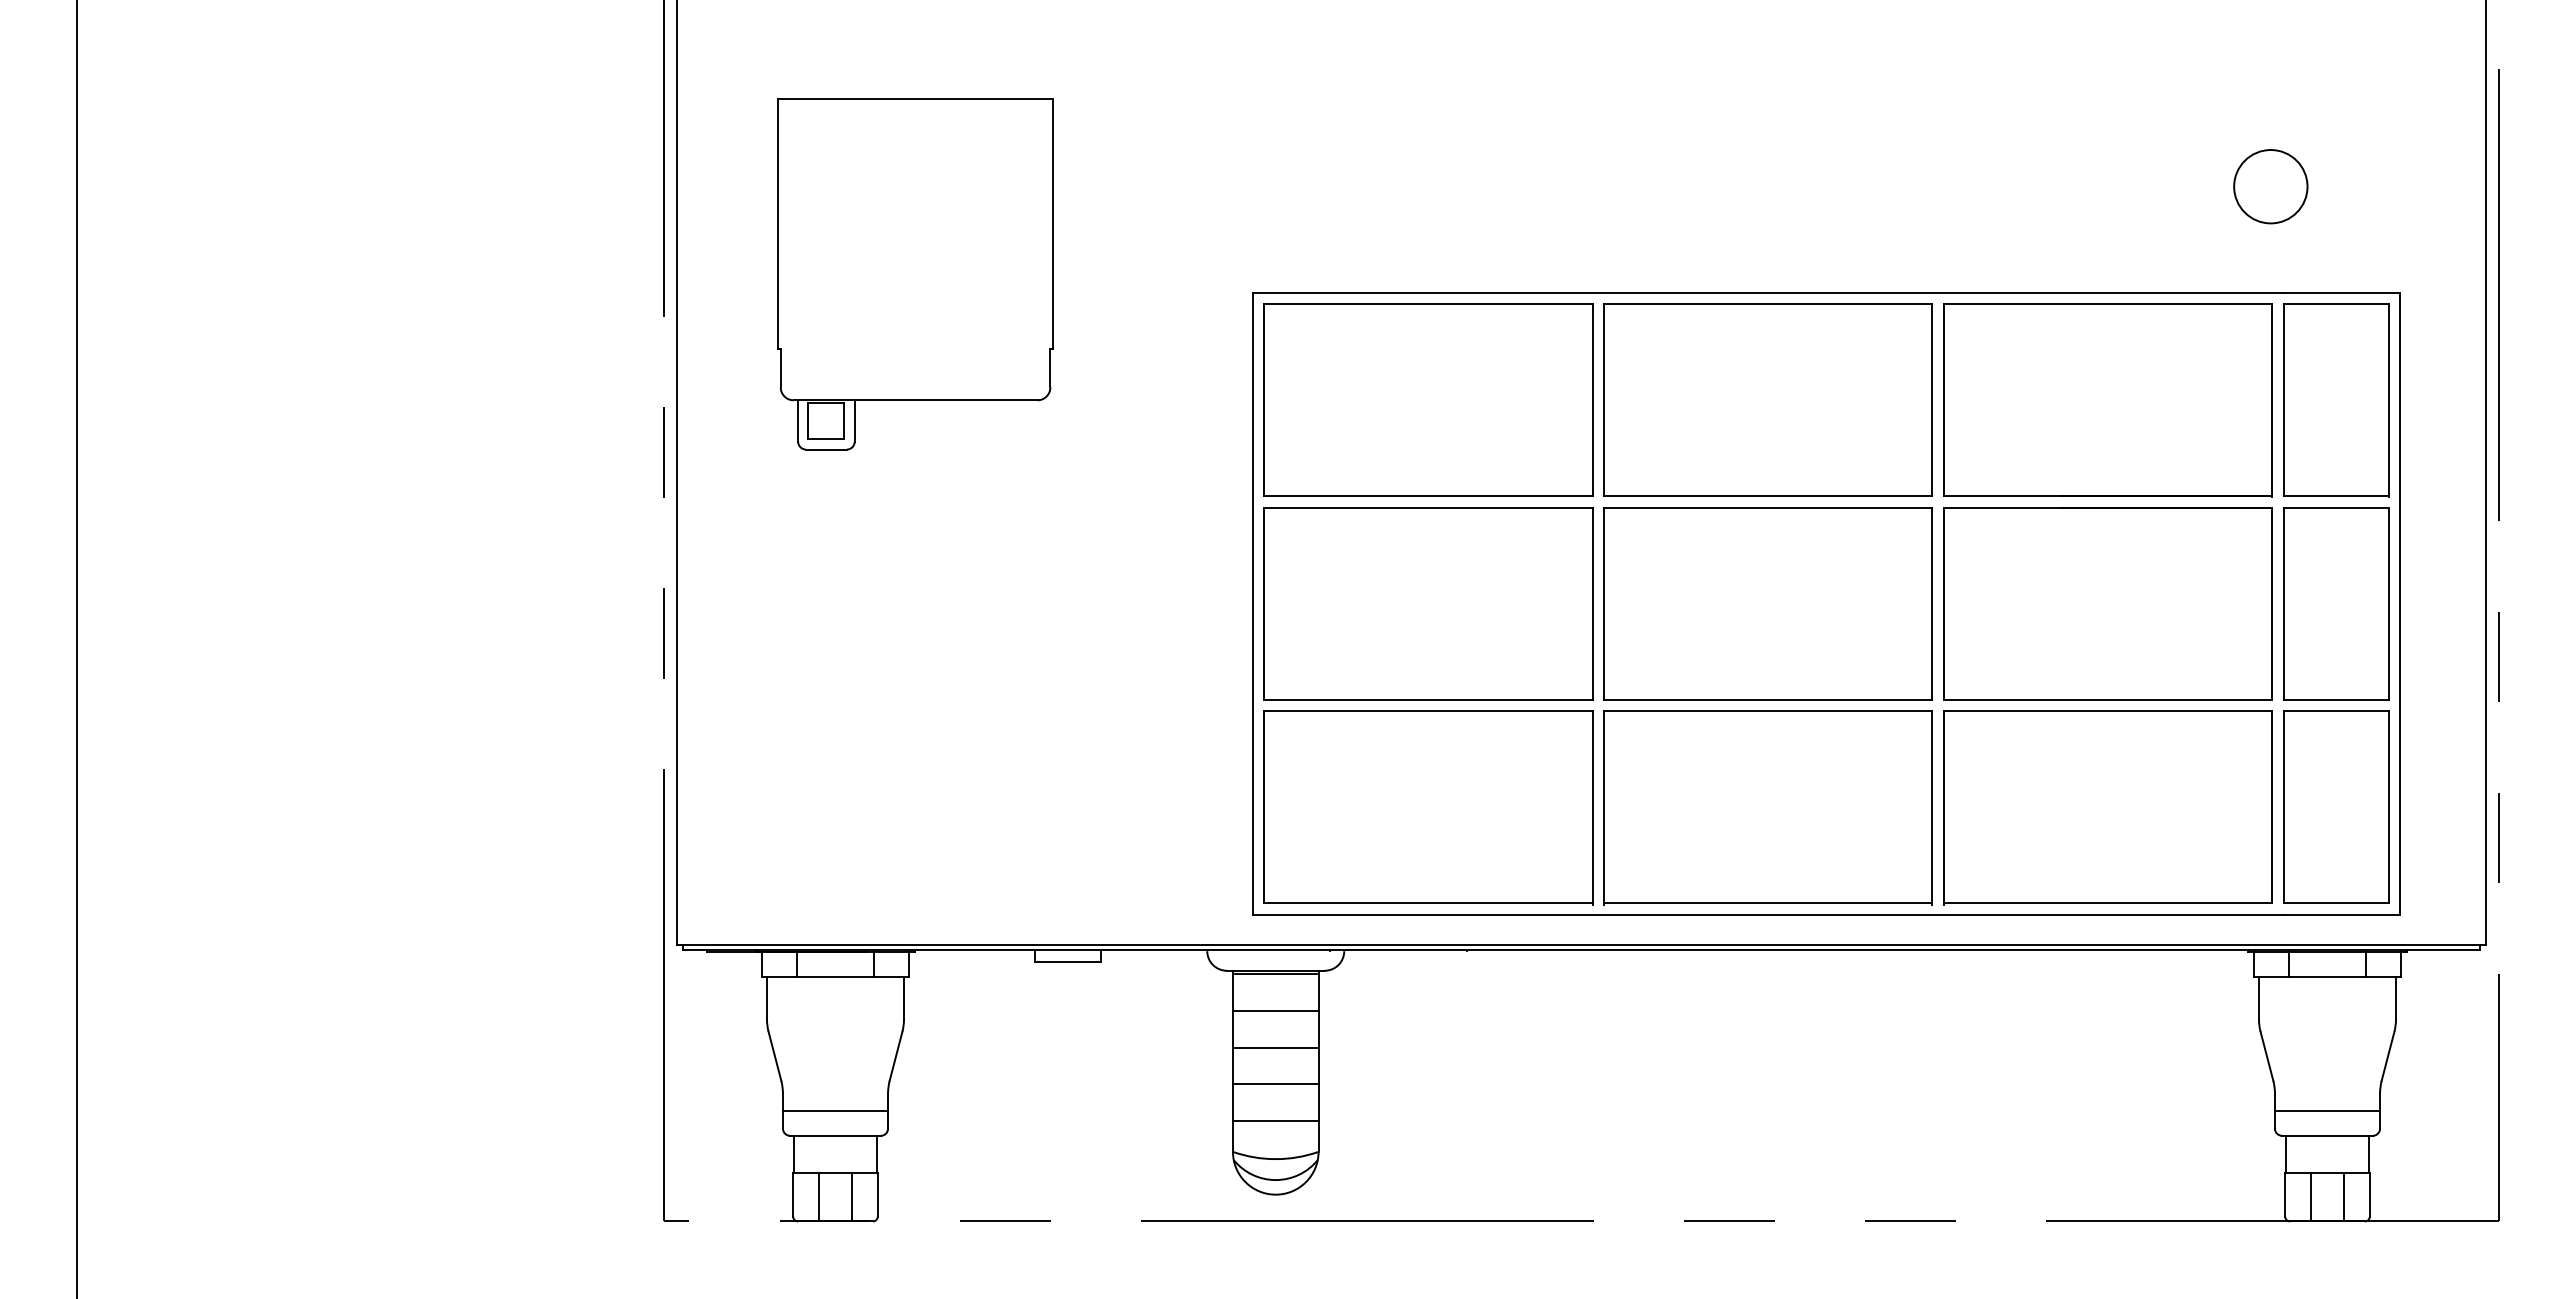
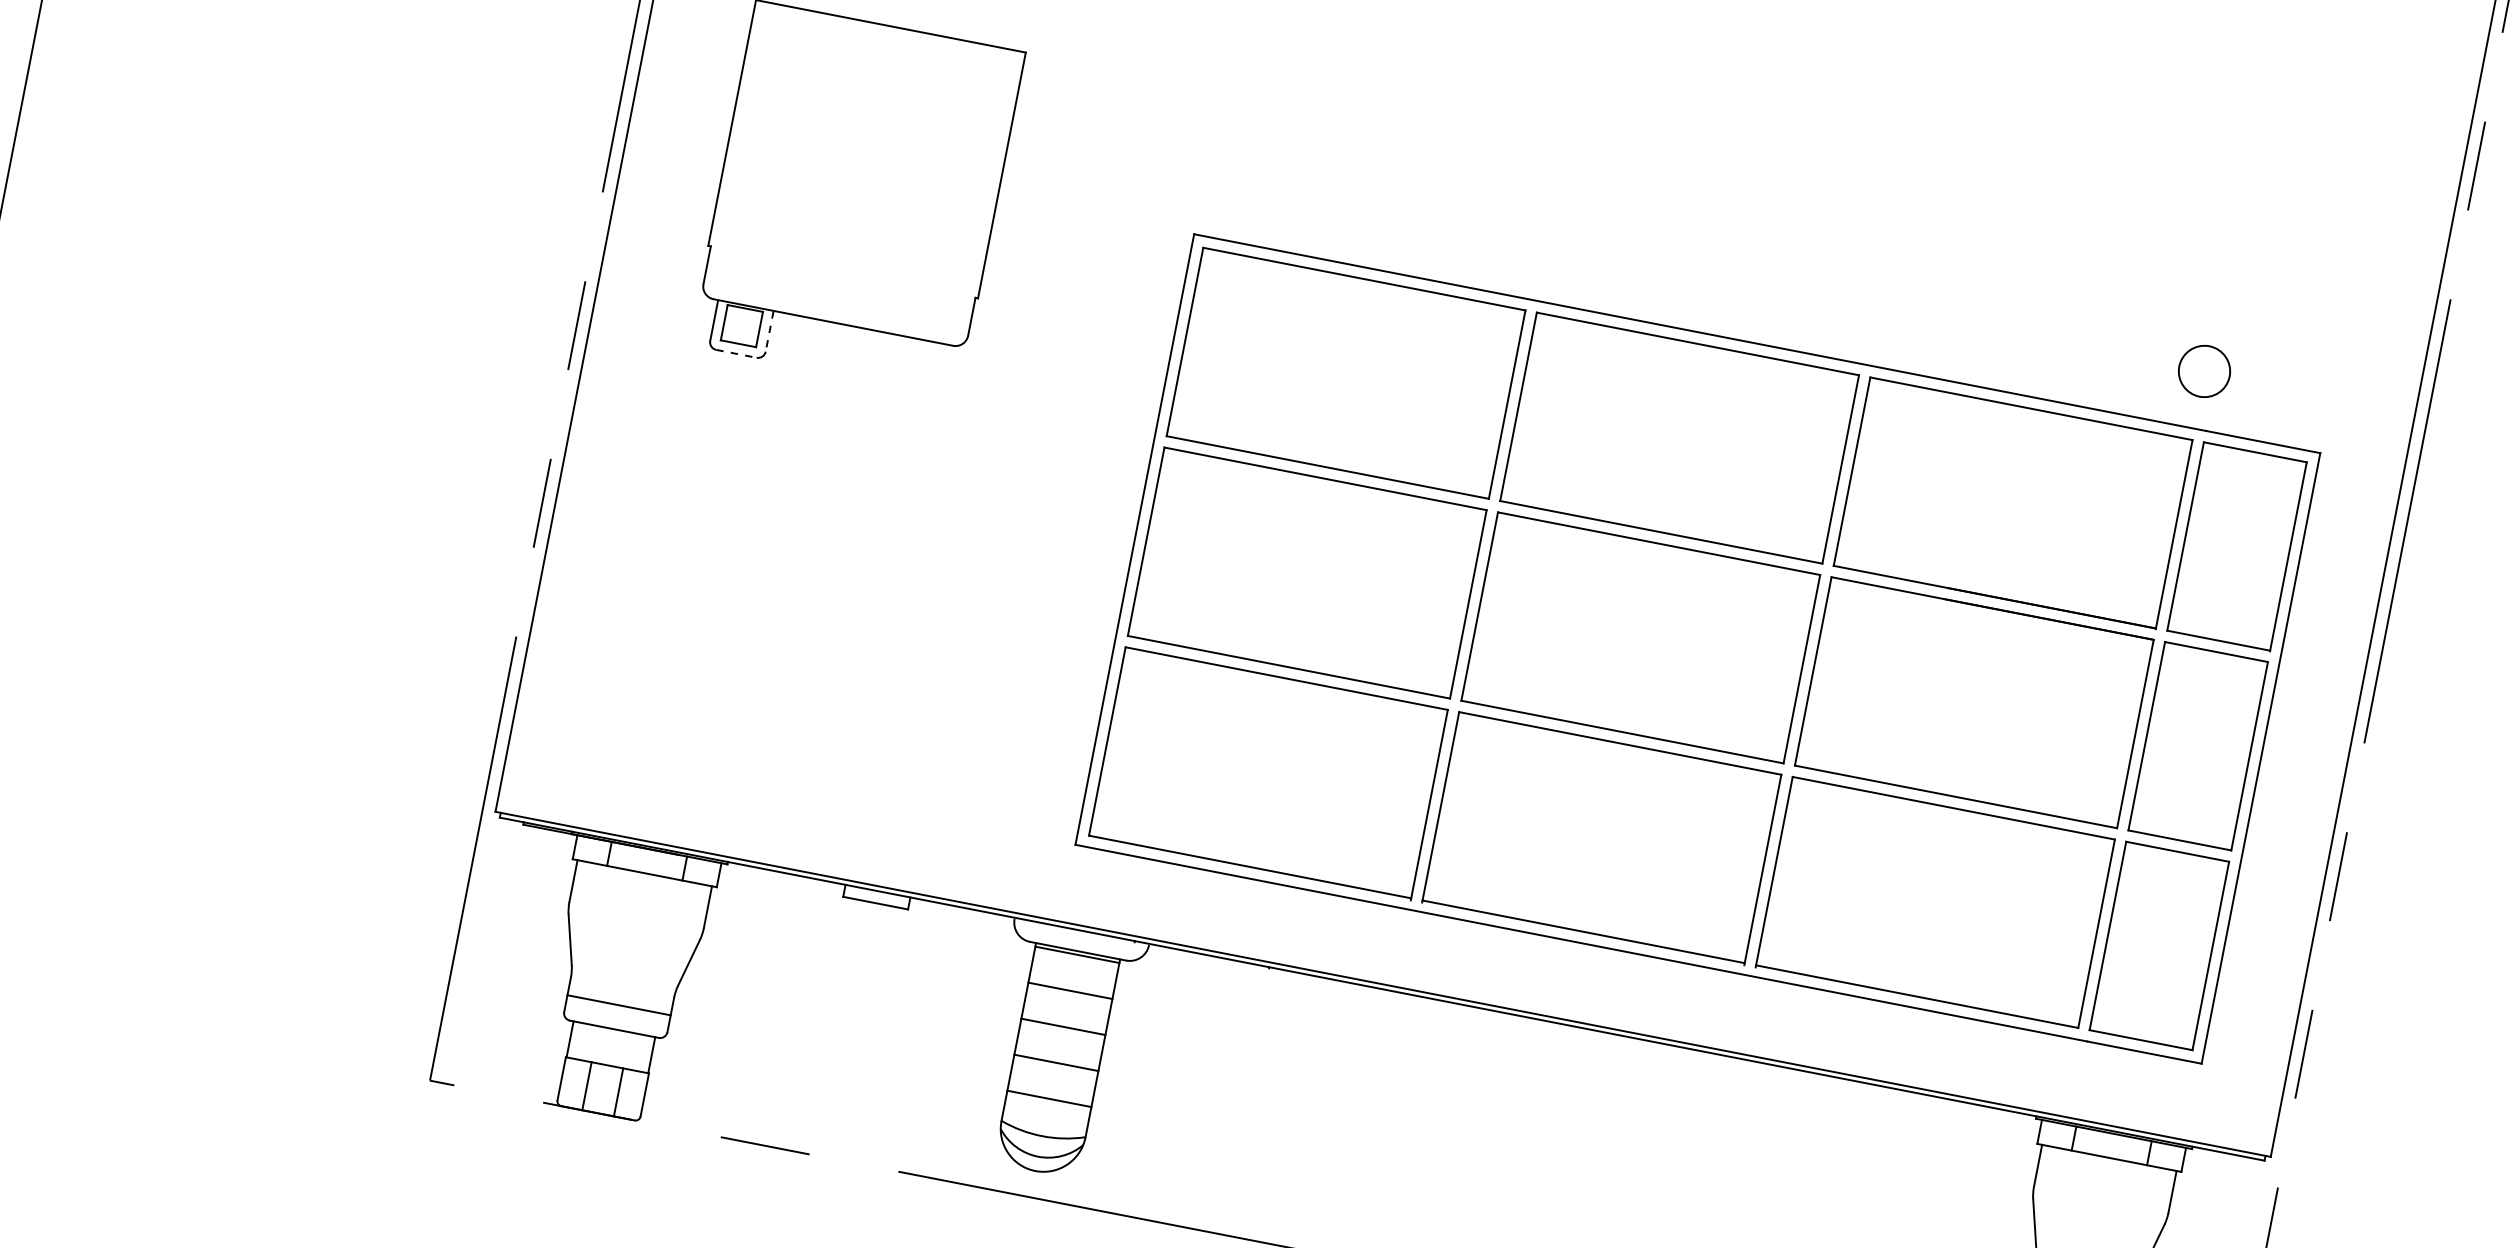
circle: (2270, 186) -> (2204, 371), size x0.7
line: (854, 421) -> (769, 331), solid -> dashed
line: (826, 449) -> (736, 353), solid -> dashed
part: (1826, 603) -> (1697, 648), moved

